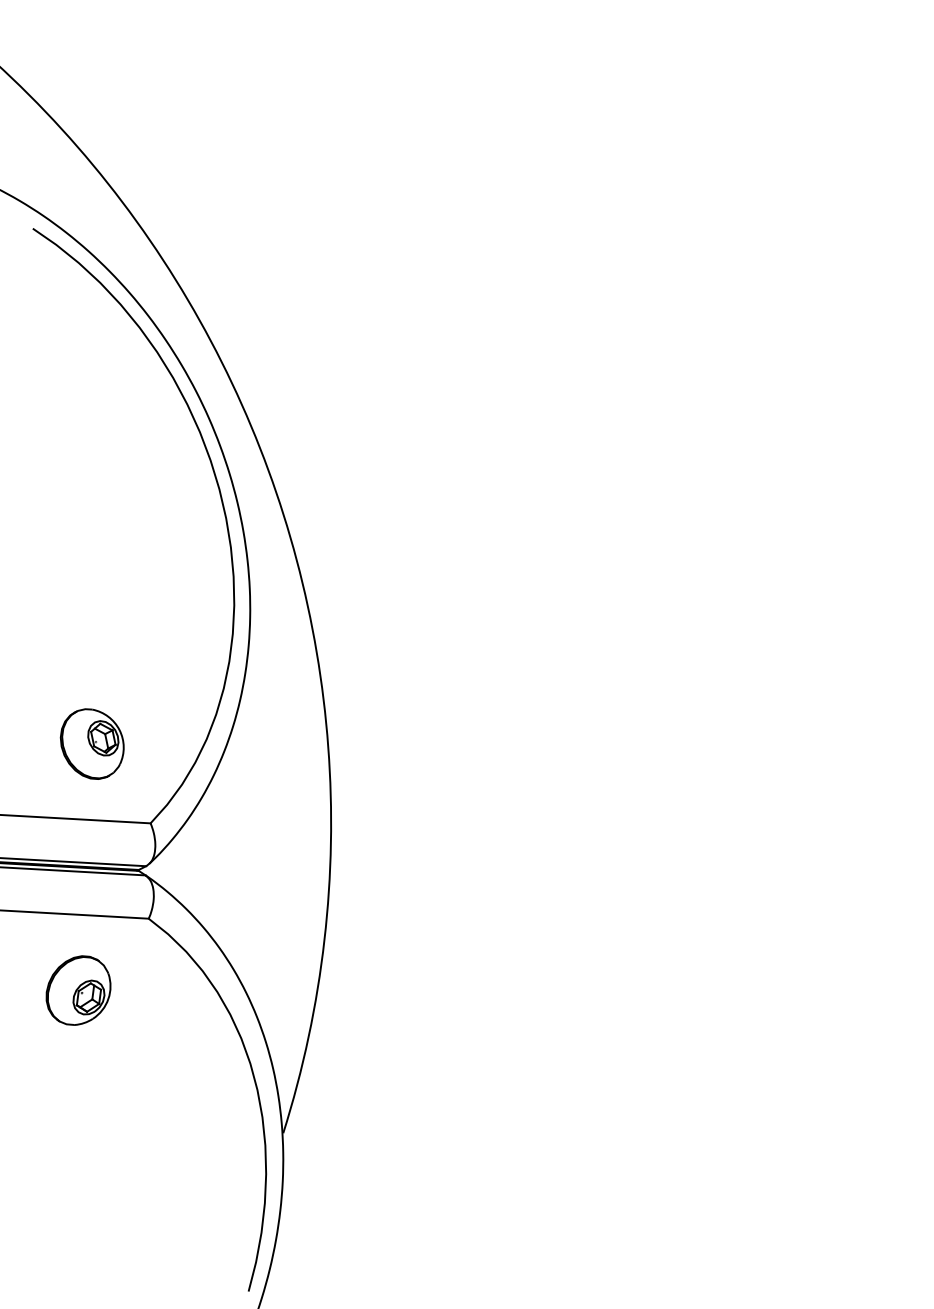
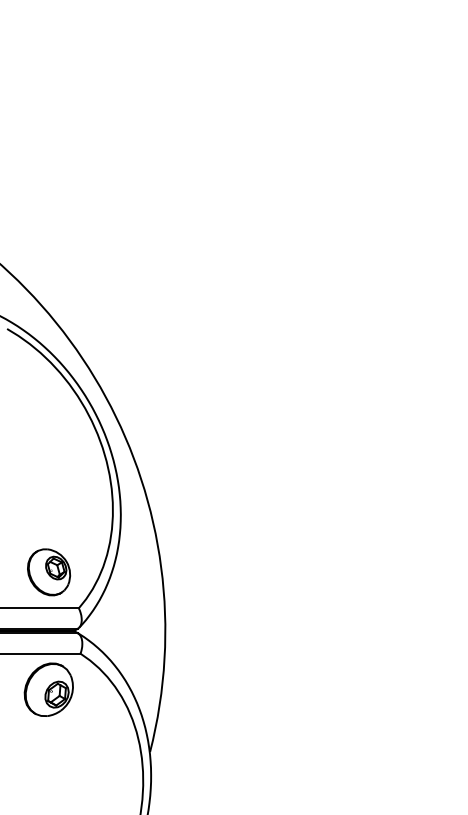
part: (91, 742) -> (48, 571), size x1.4
part: (79, 990) -> (49, 689), size x1.6

